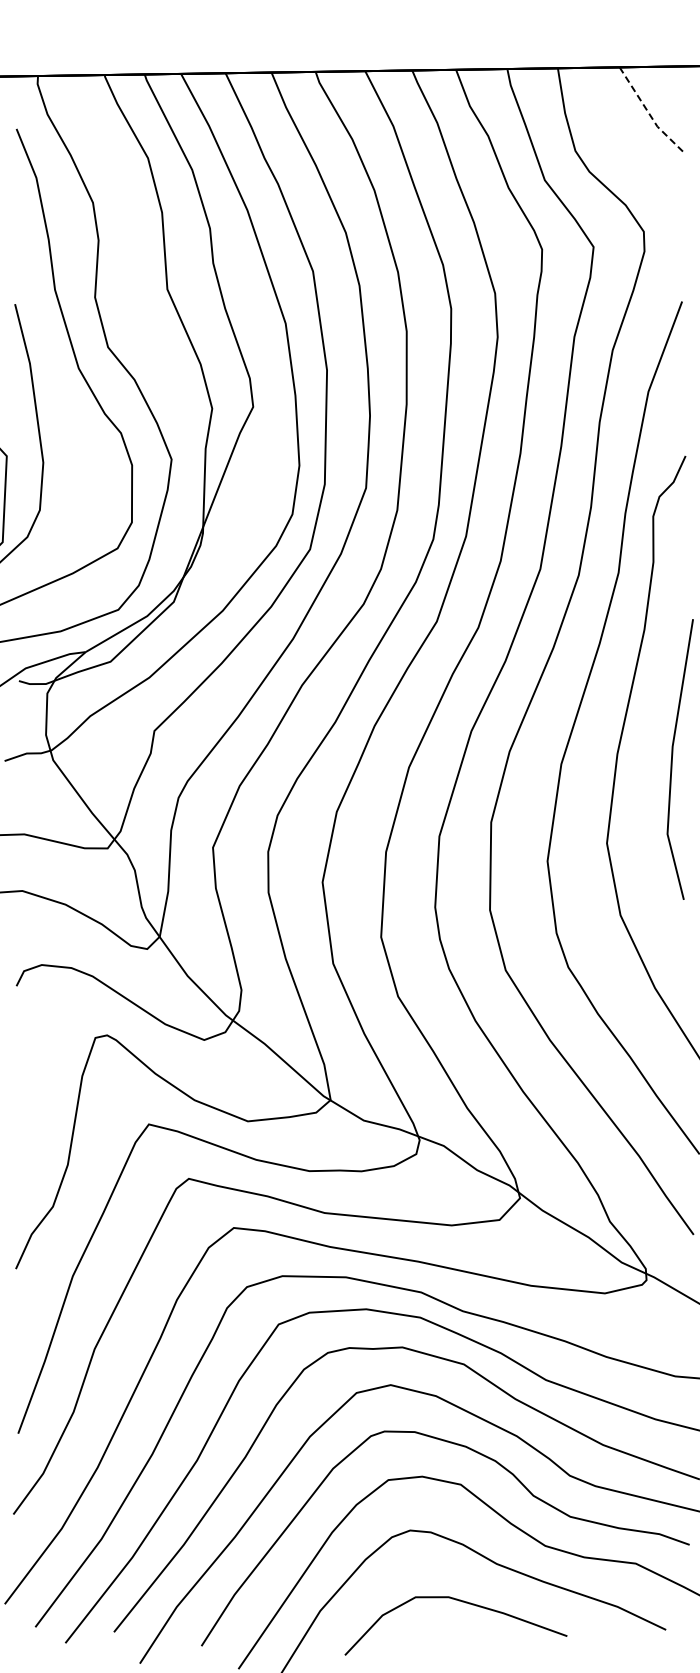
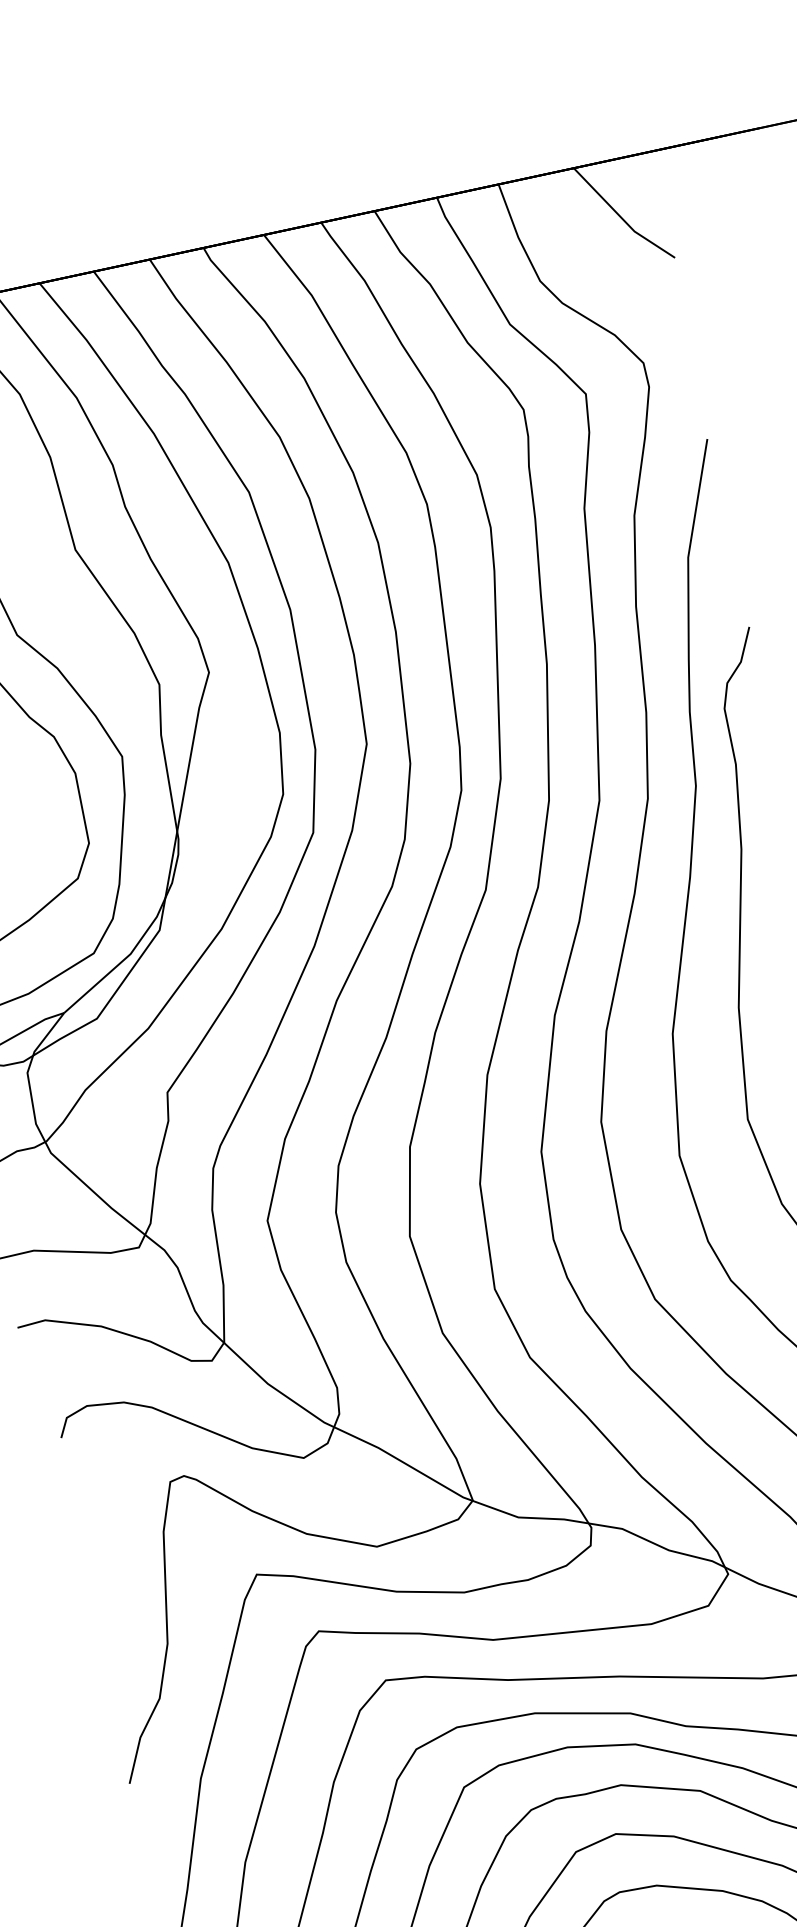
line: (649, 114) -> (621, 218), dashed -> solid

